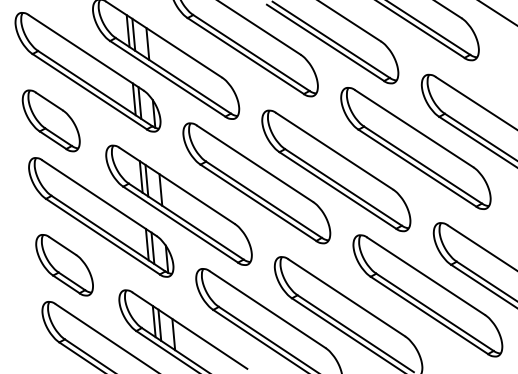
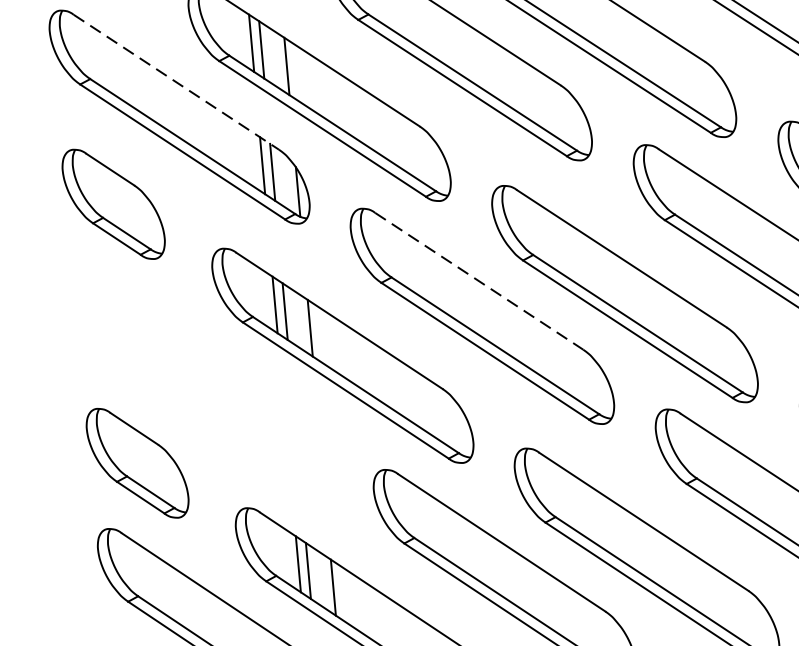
line: (86, 53) -> (176, 83), solid -> dashed
line: (255, 164) -> (480, 282), solid -> dashed
part: (101, 217) -> (203, 377), removed

